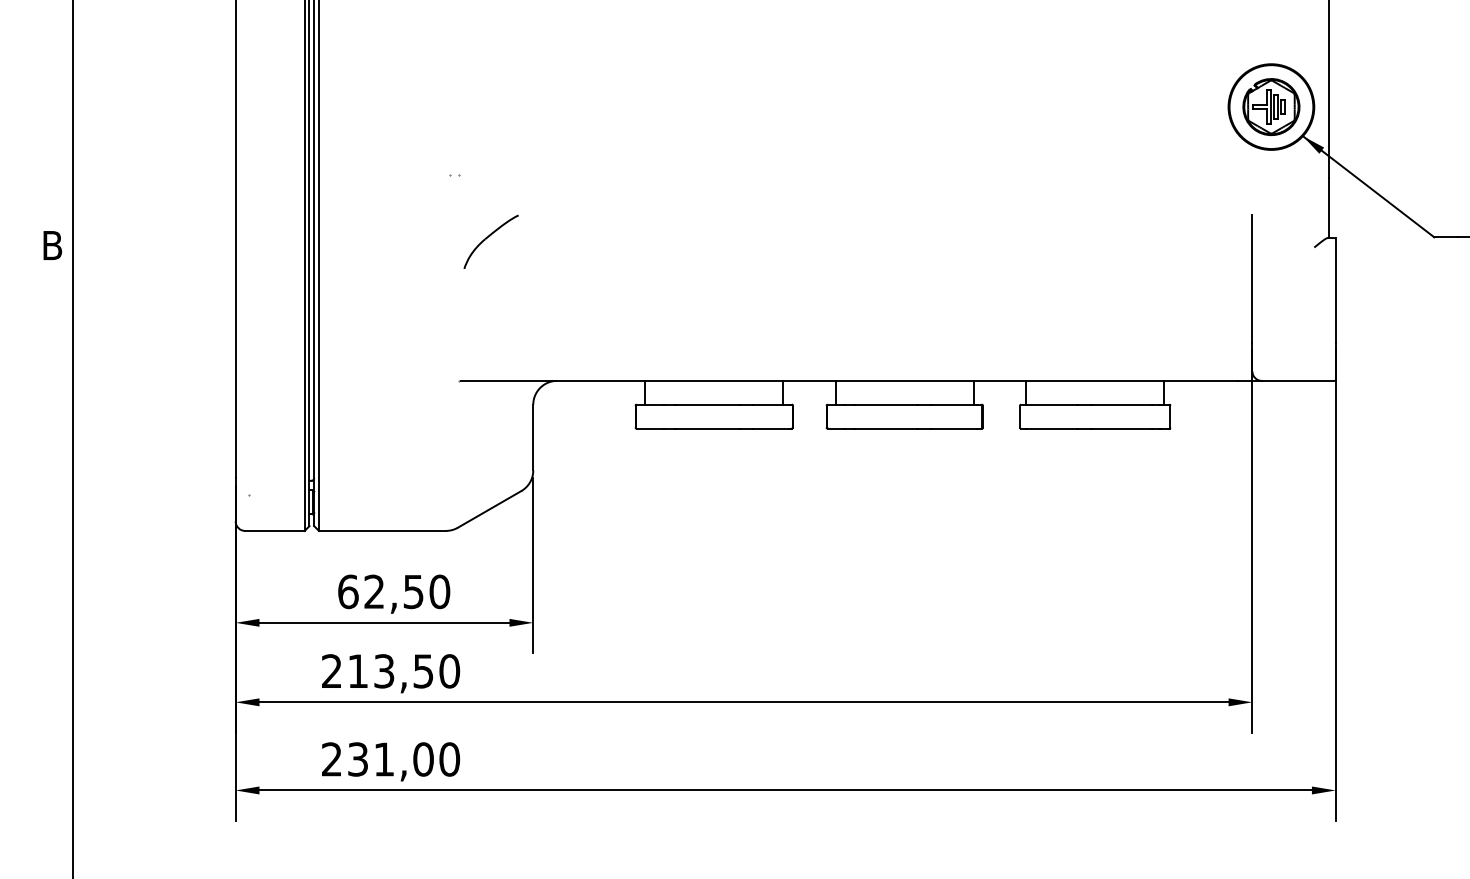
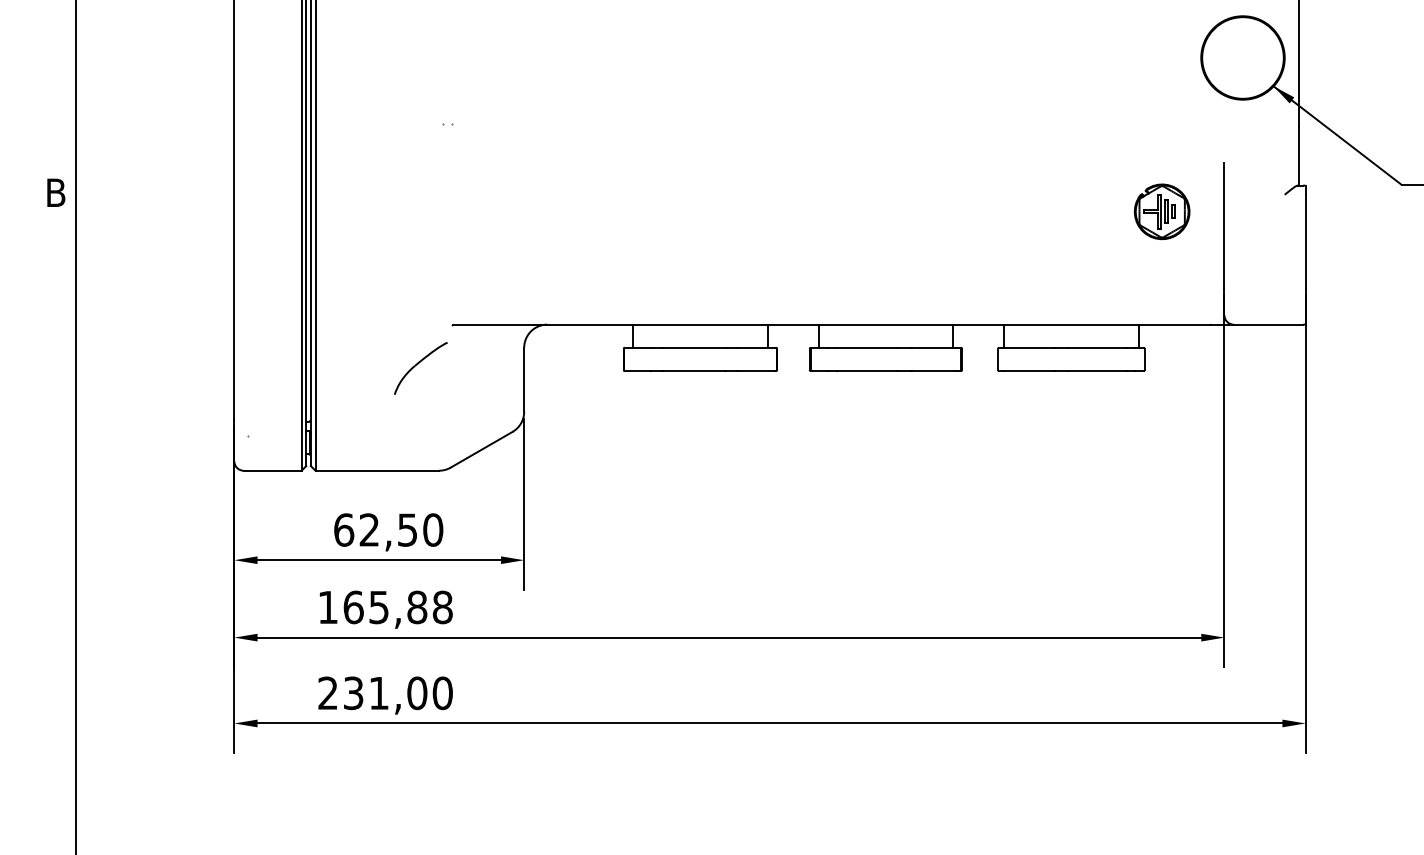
part: (1271, 106) -> (1162, 211), moved
part: (490, 241) -> (420, 368), moved
text: (391, 671) -> (386, 607), 213,50 -> 165,88

